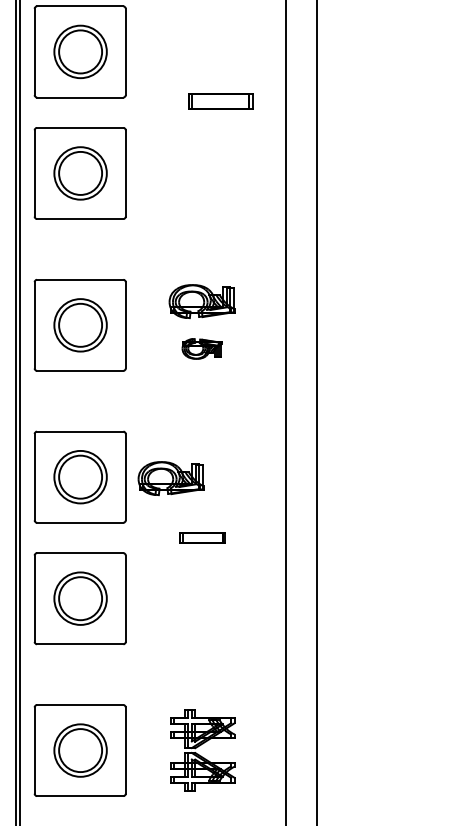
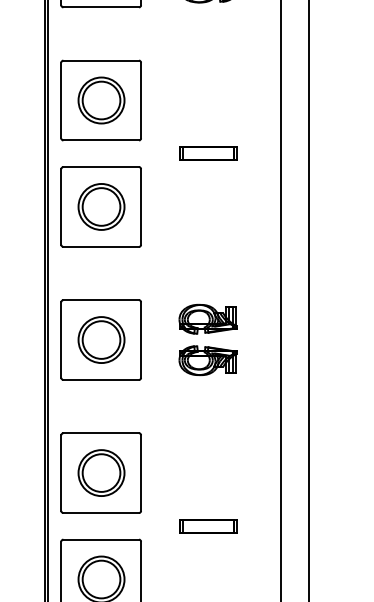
part: (220, 101) -> (208, 153), moved
part: (201, 348) -> (207, 360), size x1.67
part: (170, 478) -> (180, 474), removed
part: (202, 537) -> (208, 525), size x1.43

